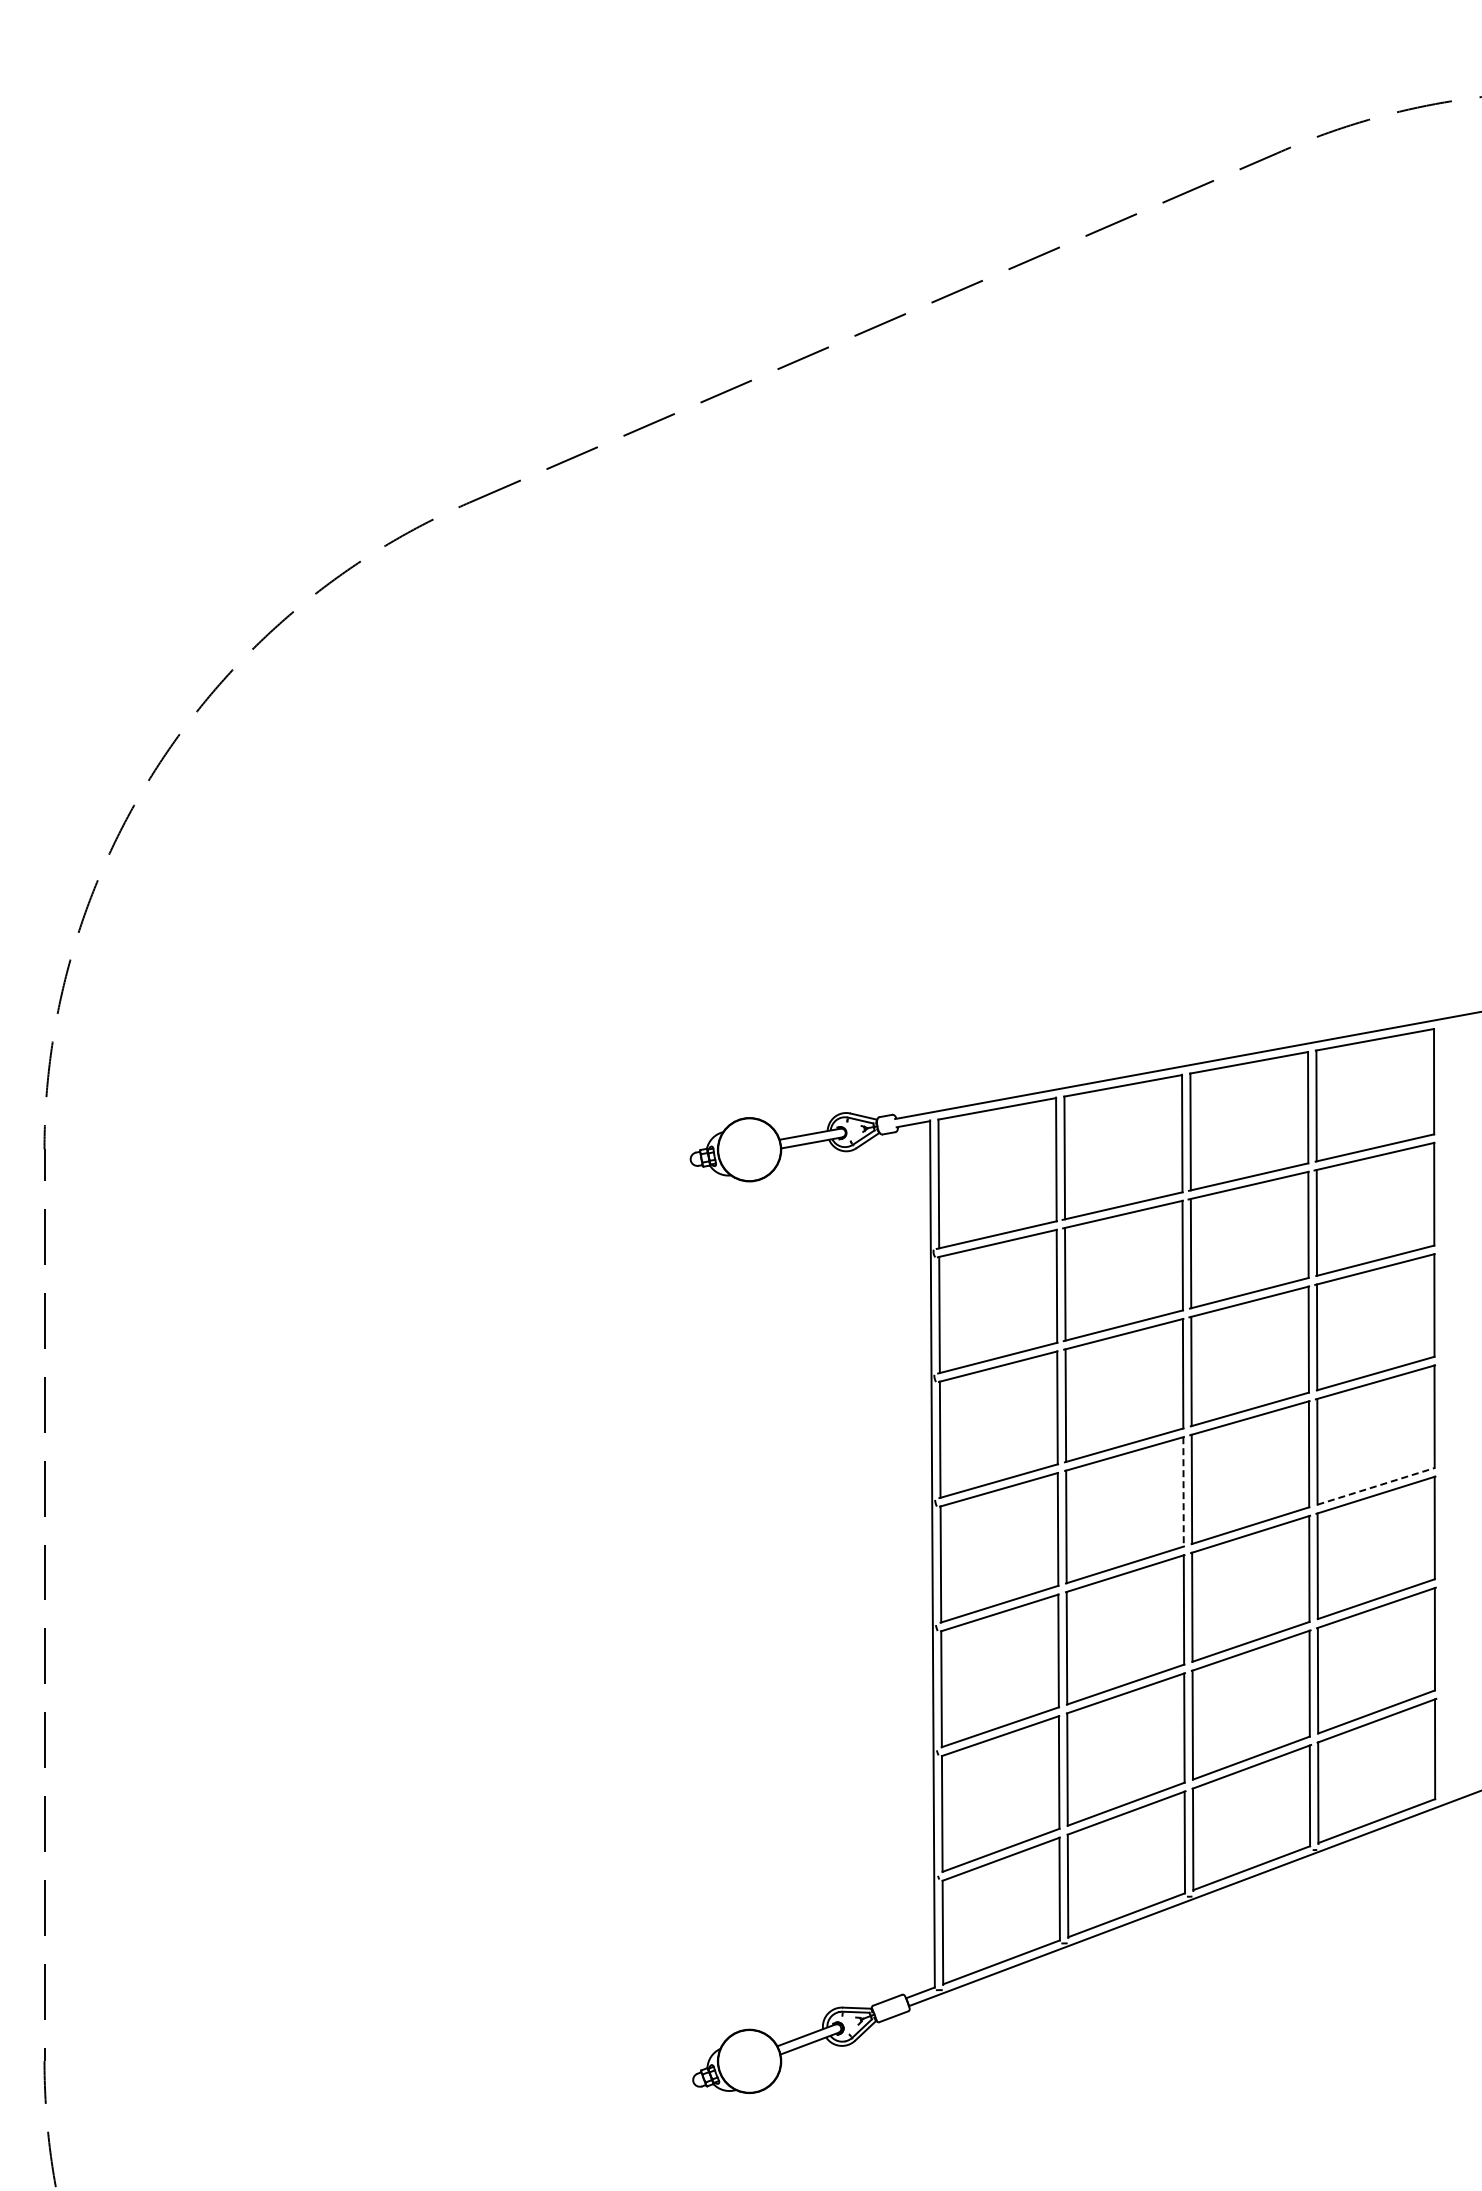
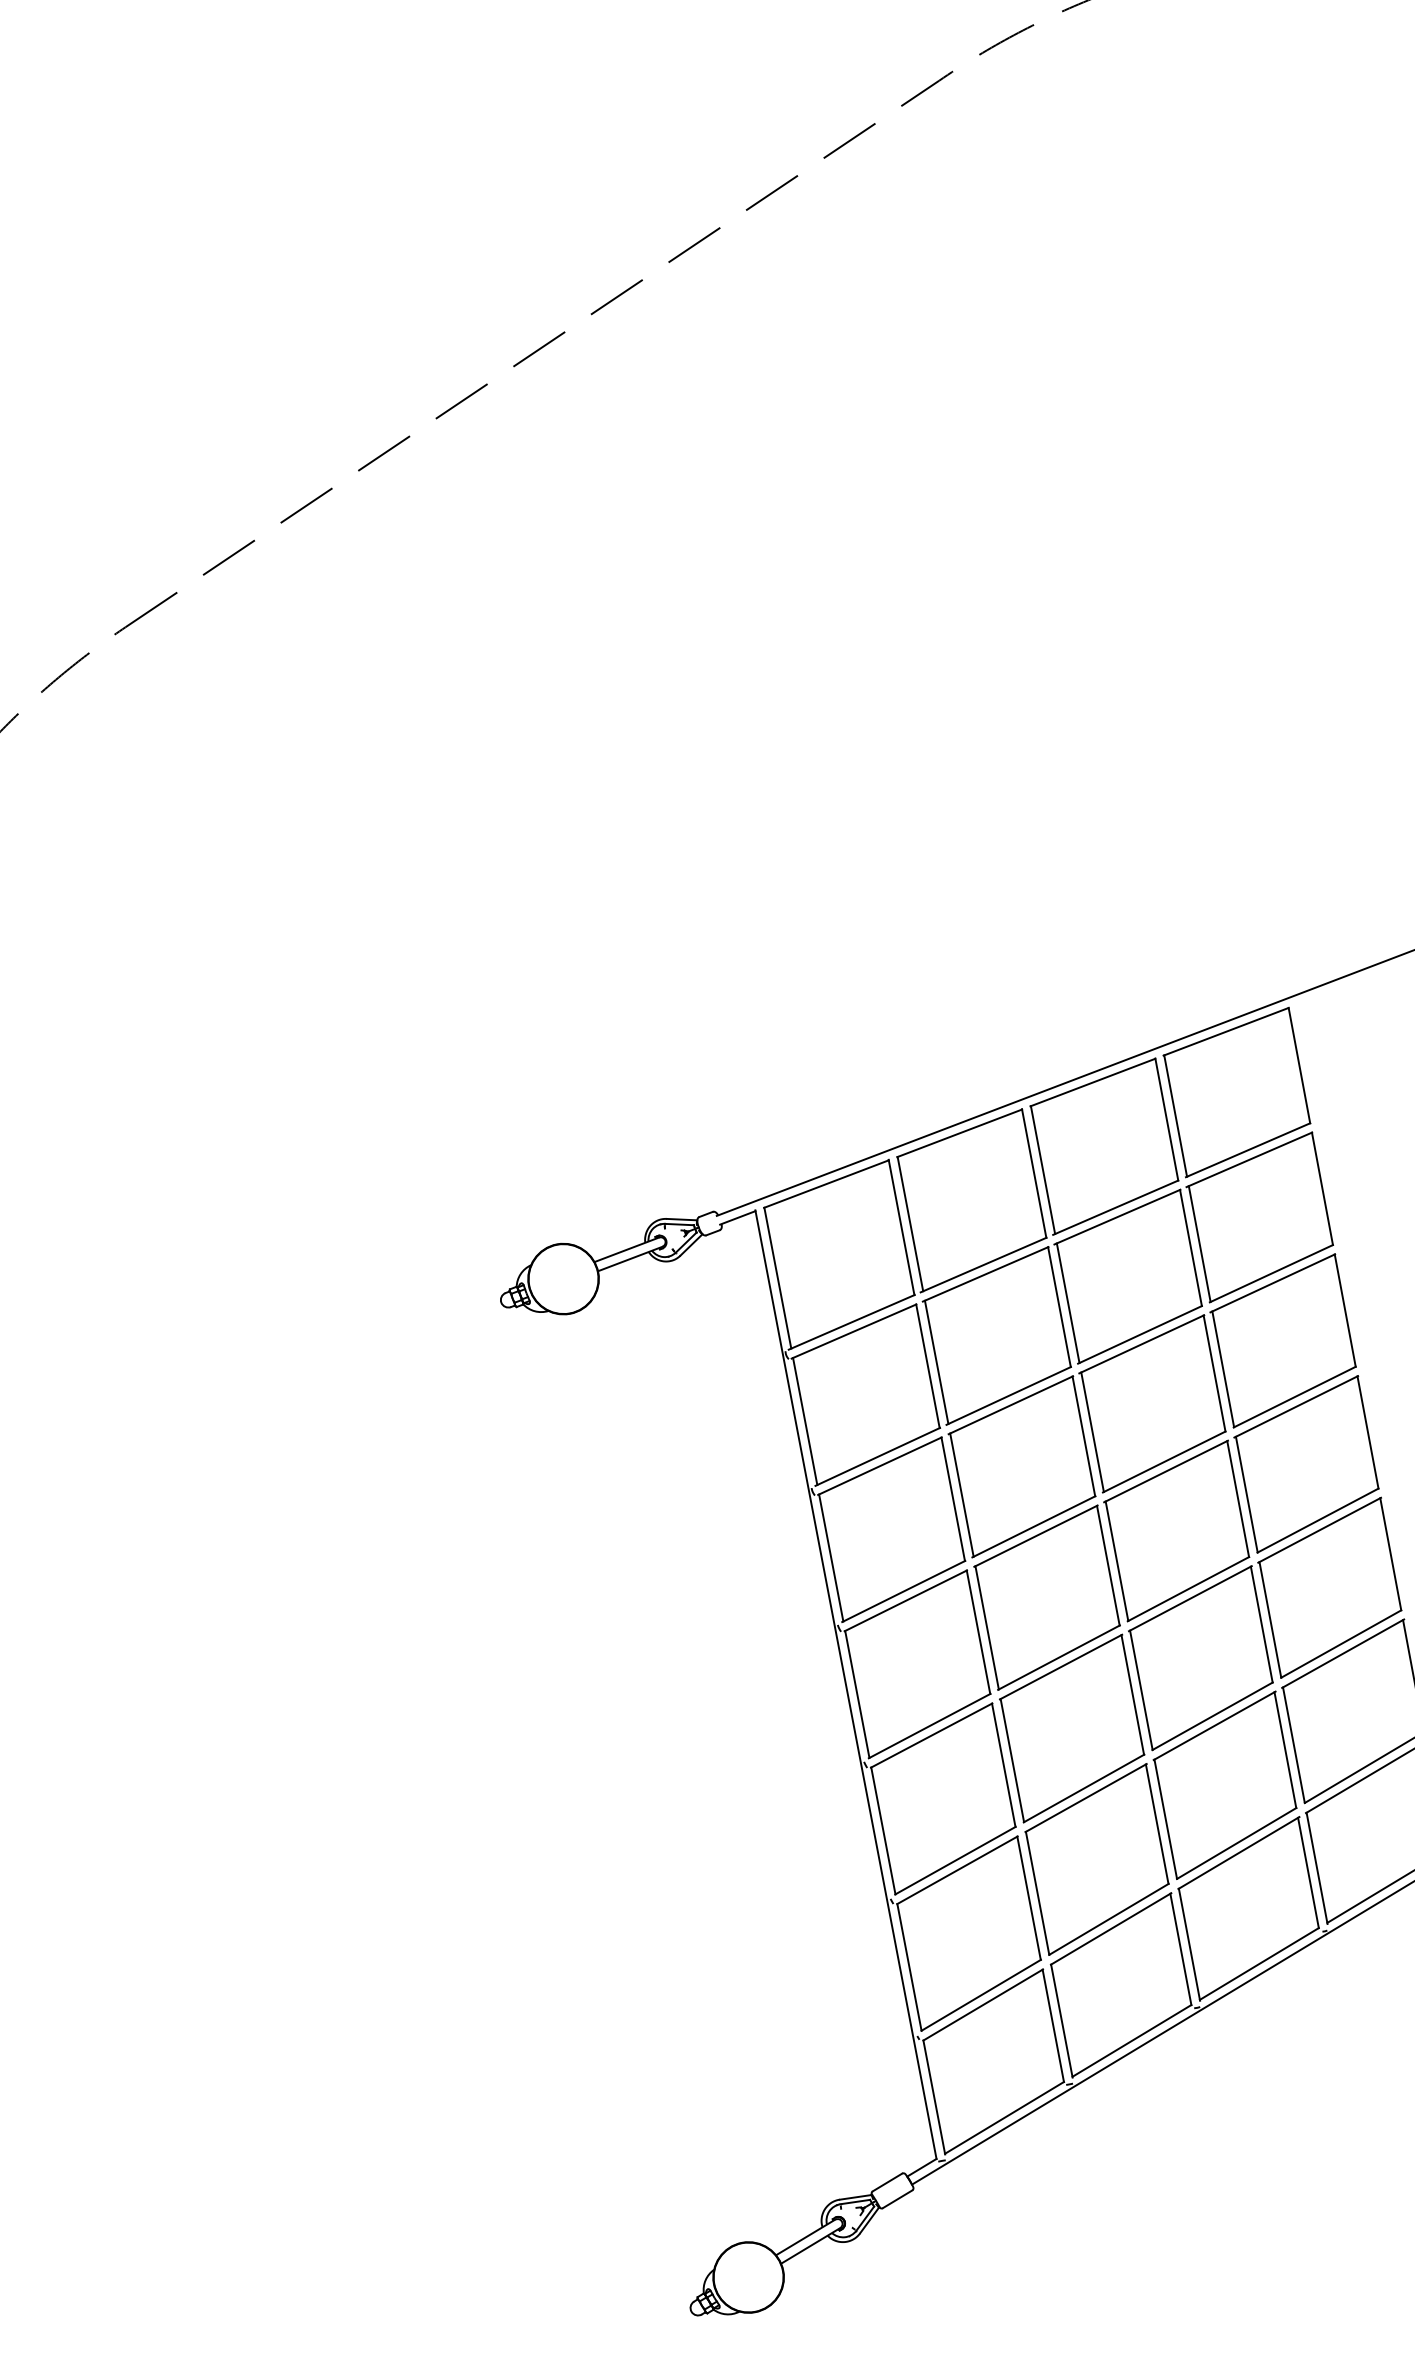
line: (1376, 1486) -> (1318, 1520), dashed -> solid
line: (1183, 1491) -> (1108, 1565), dashed -> solid

